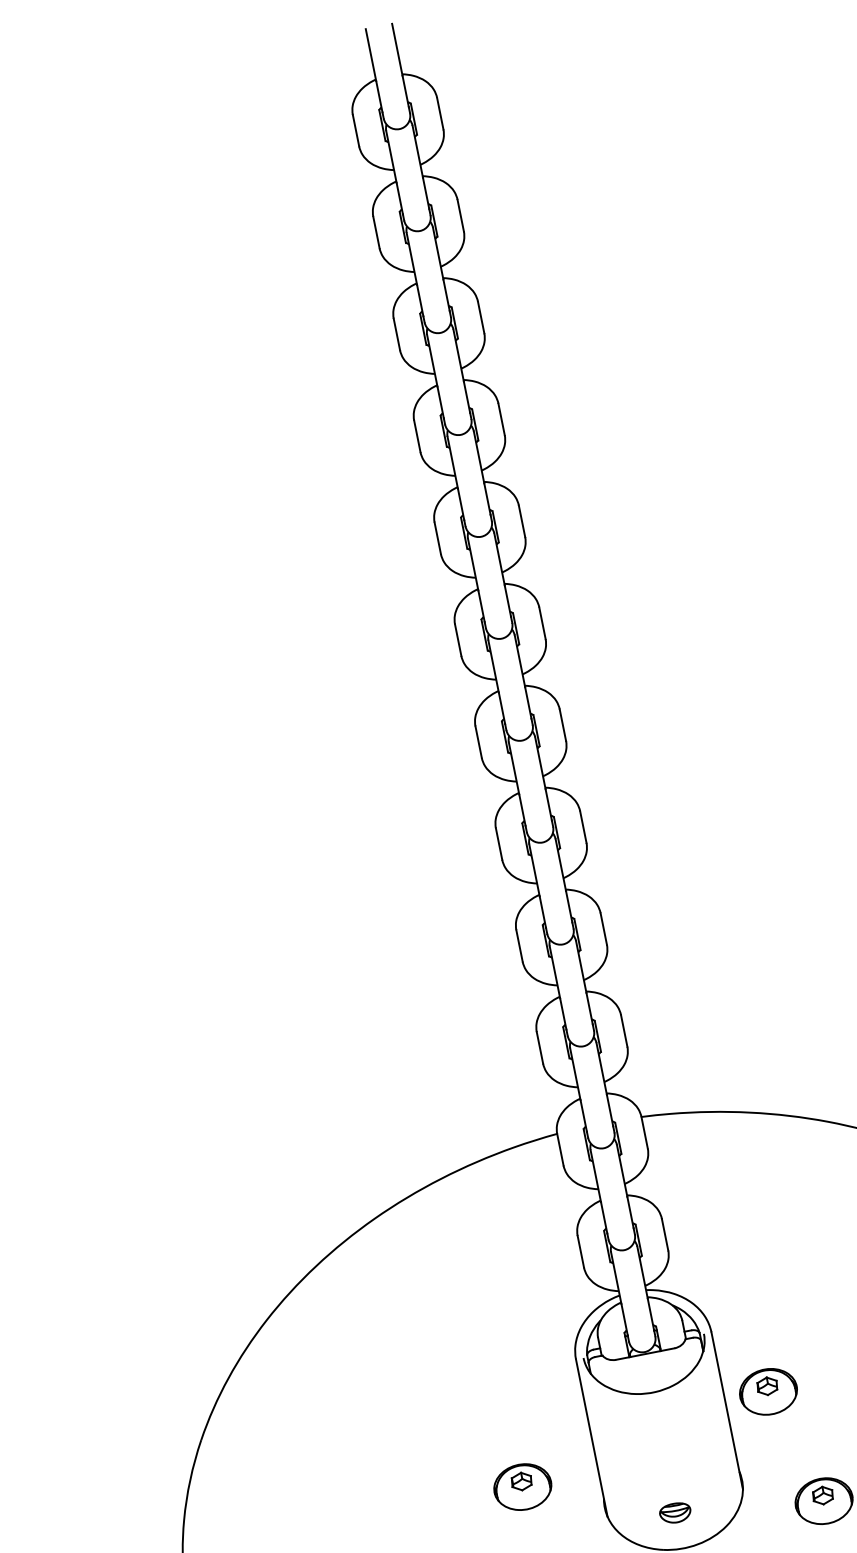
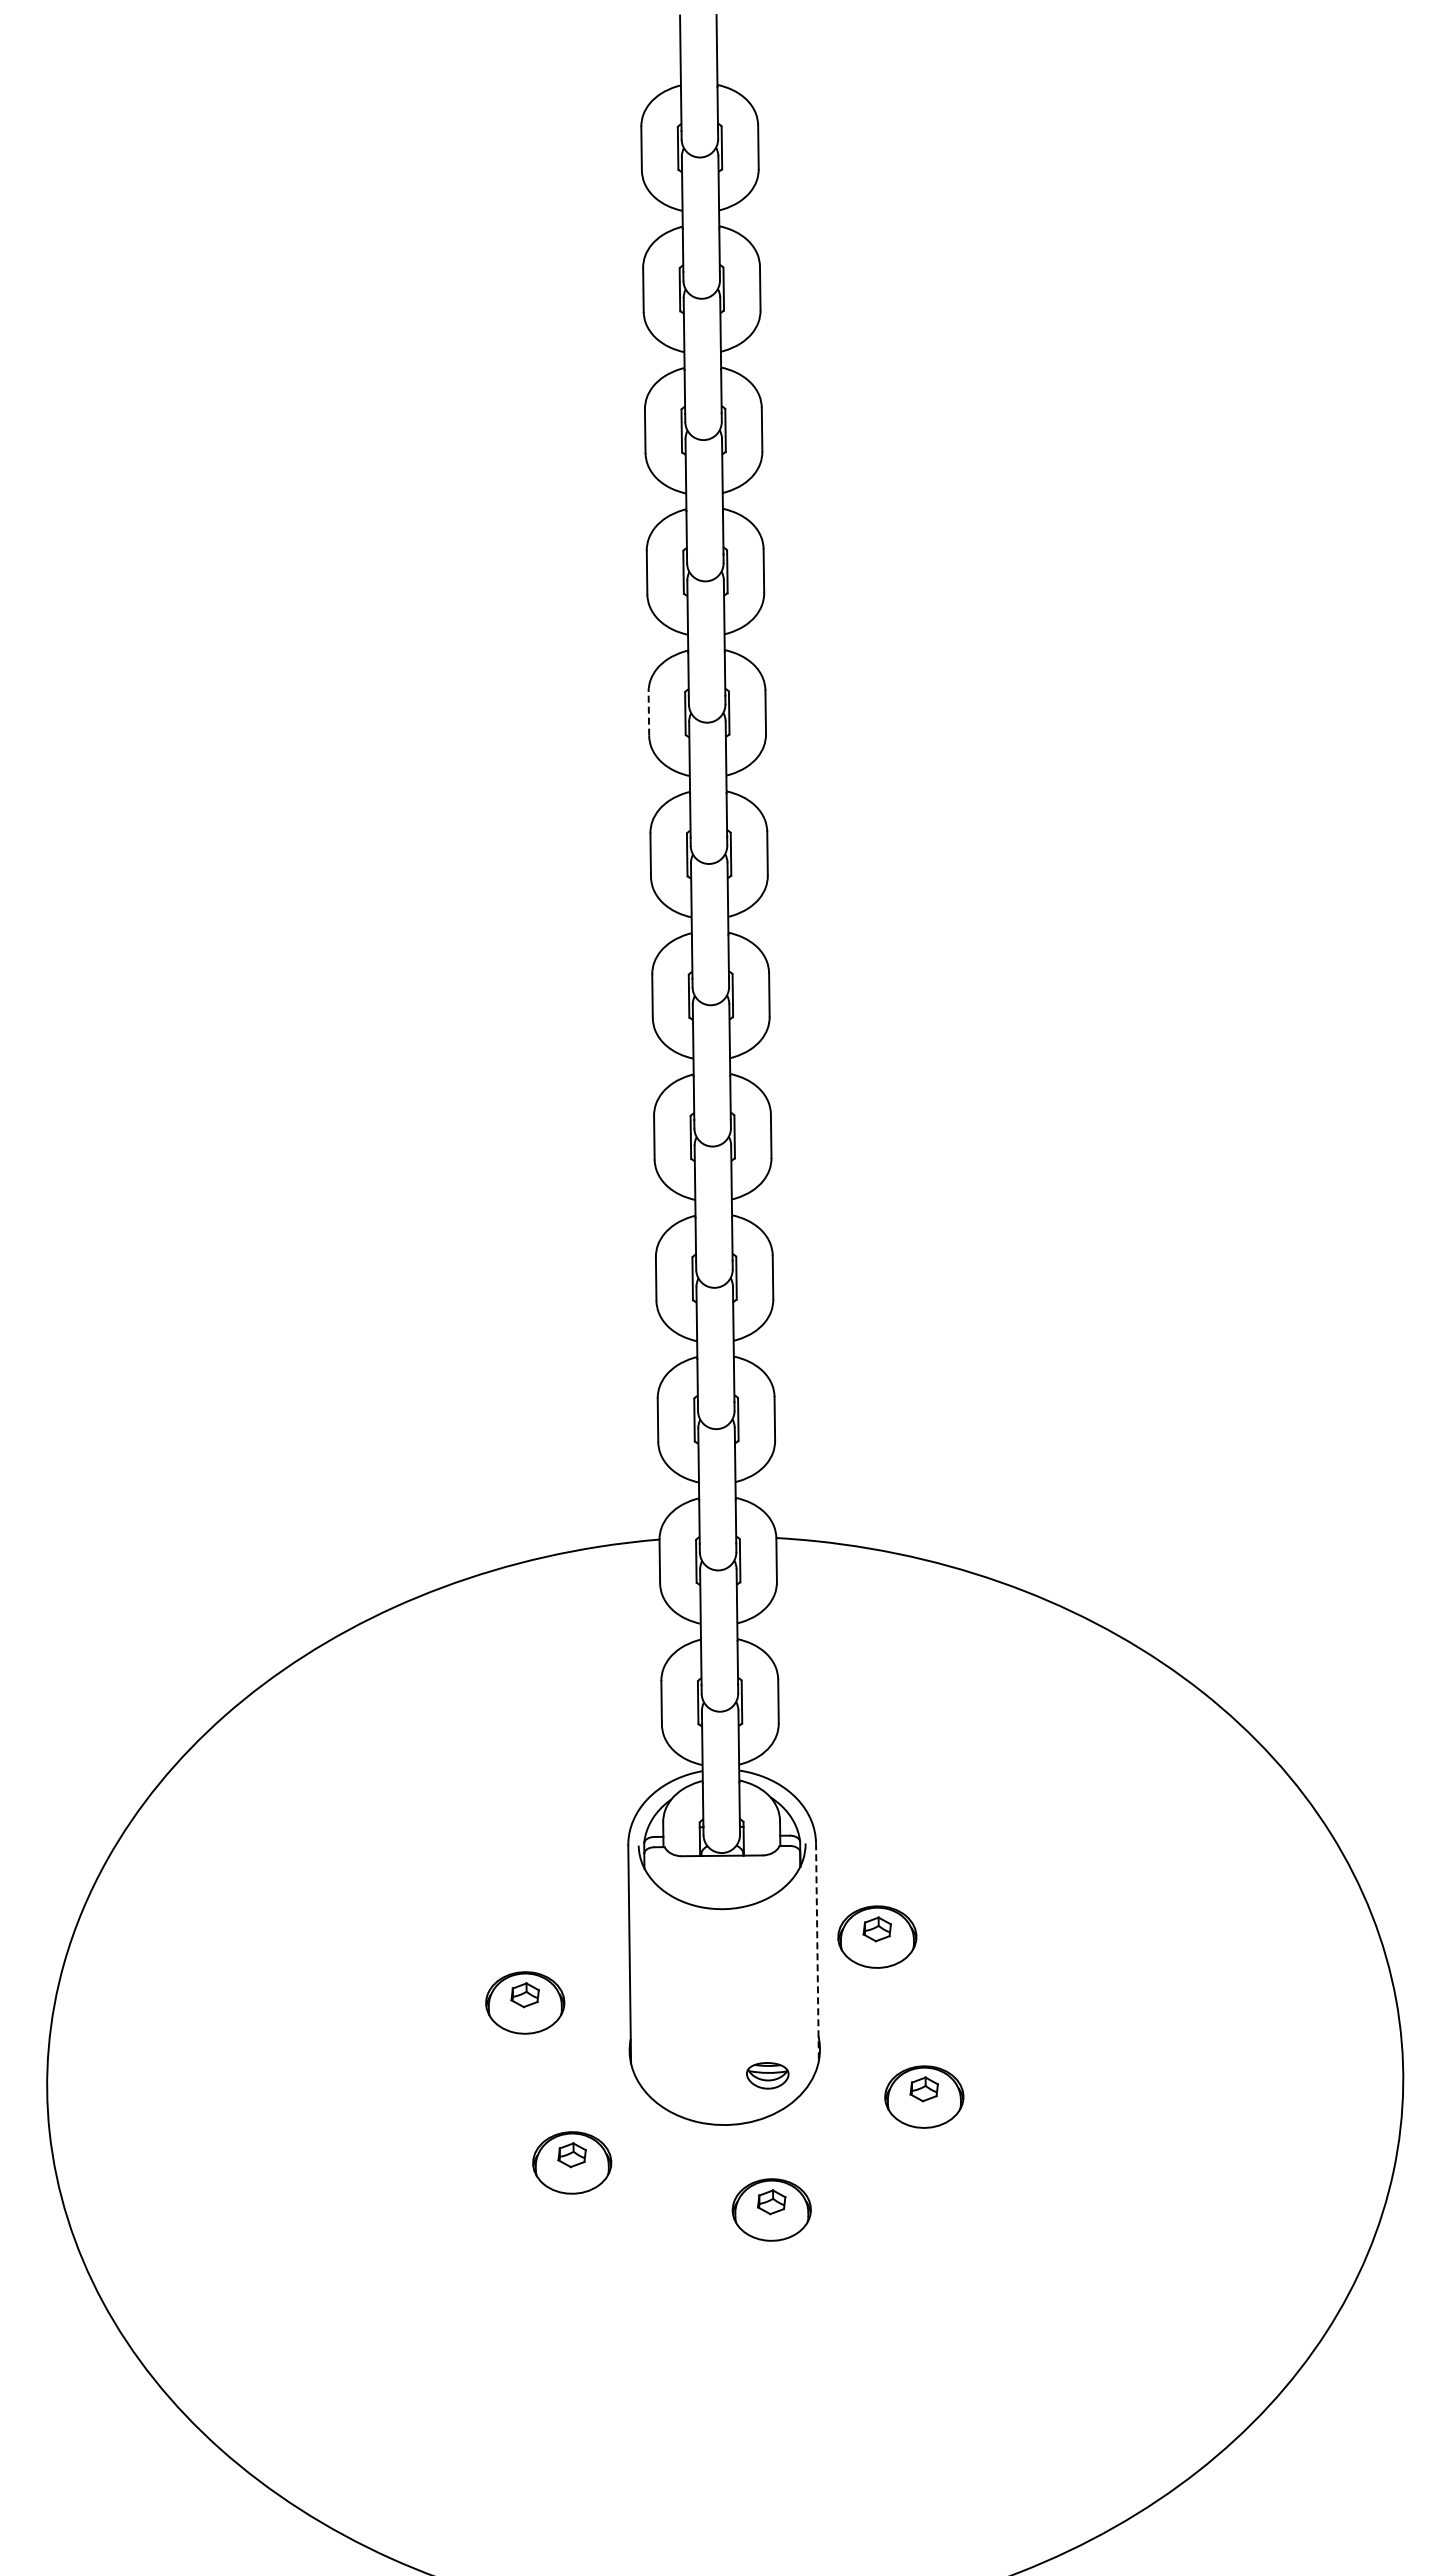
line: (437, 538) -> (648, 713), solid -> dashed
line: (727, 1411) -> (817, 1952), solid -> dashed
part: (675, 1512) -> (767, 2075), moved

